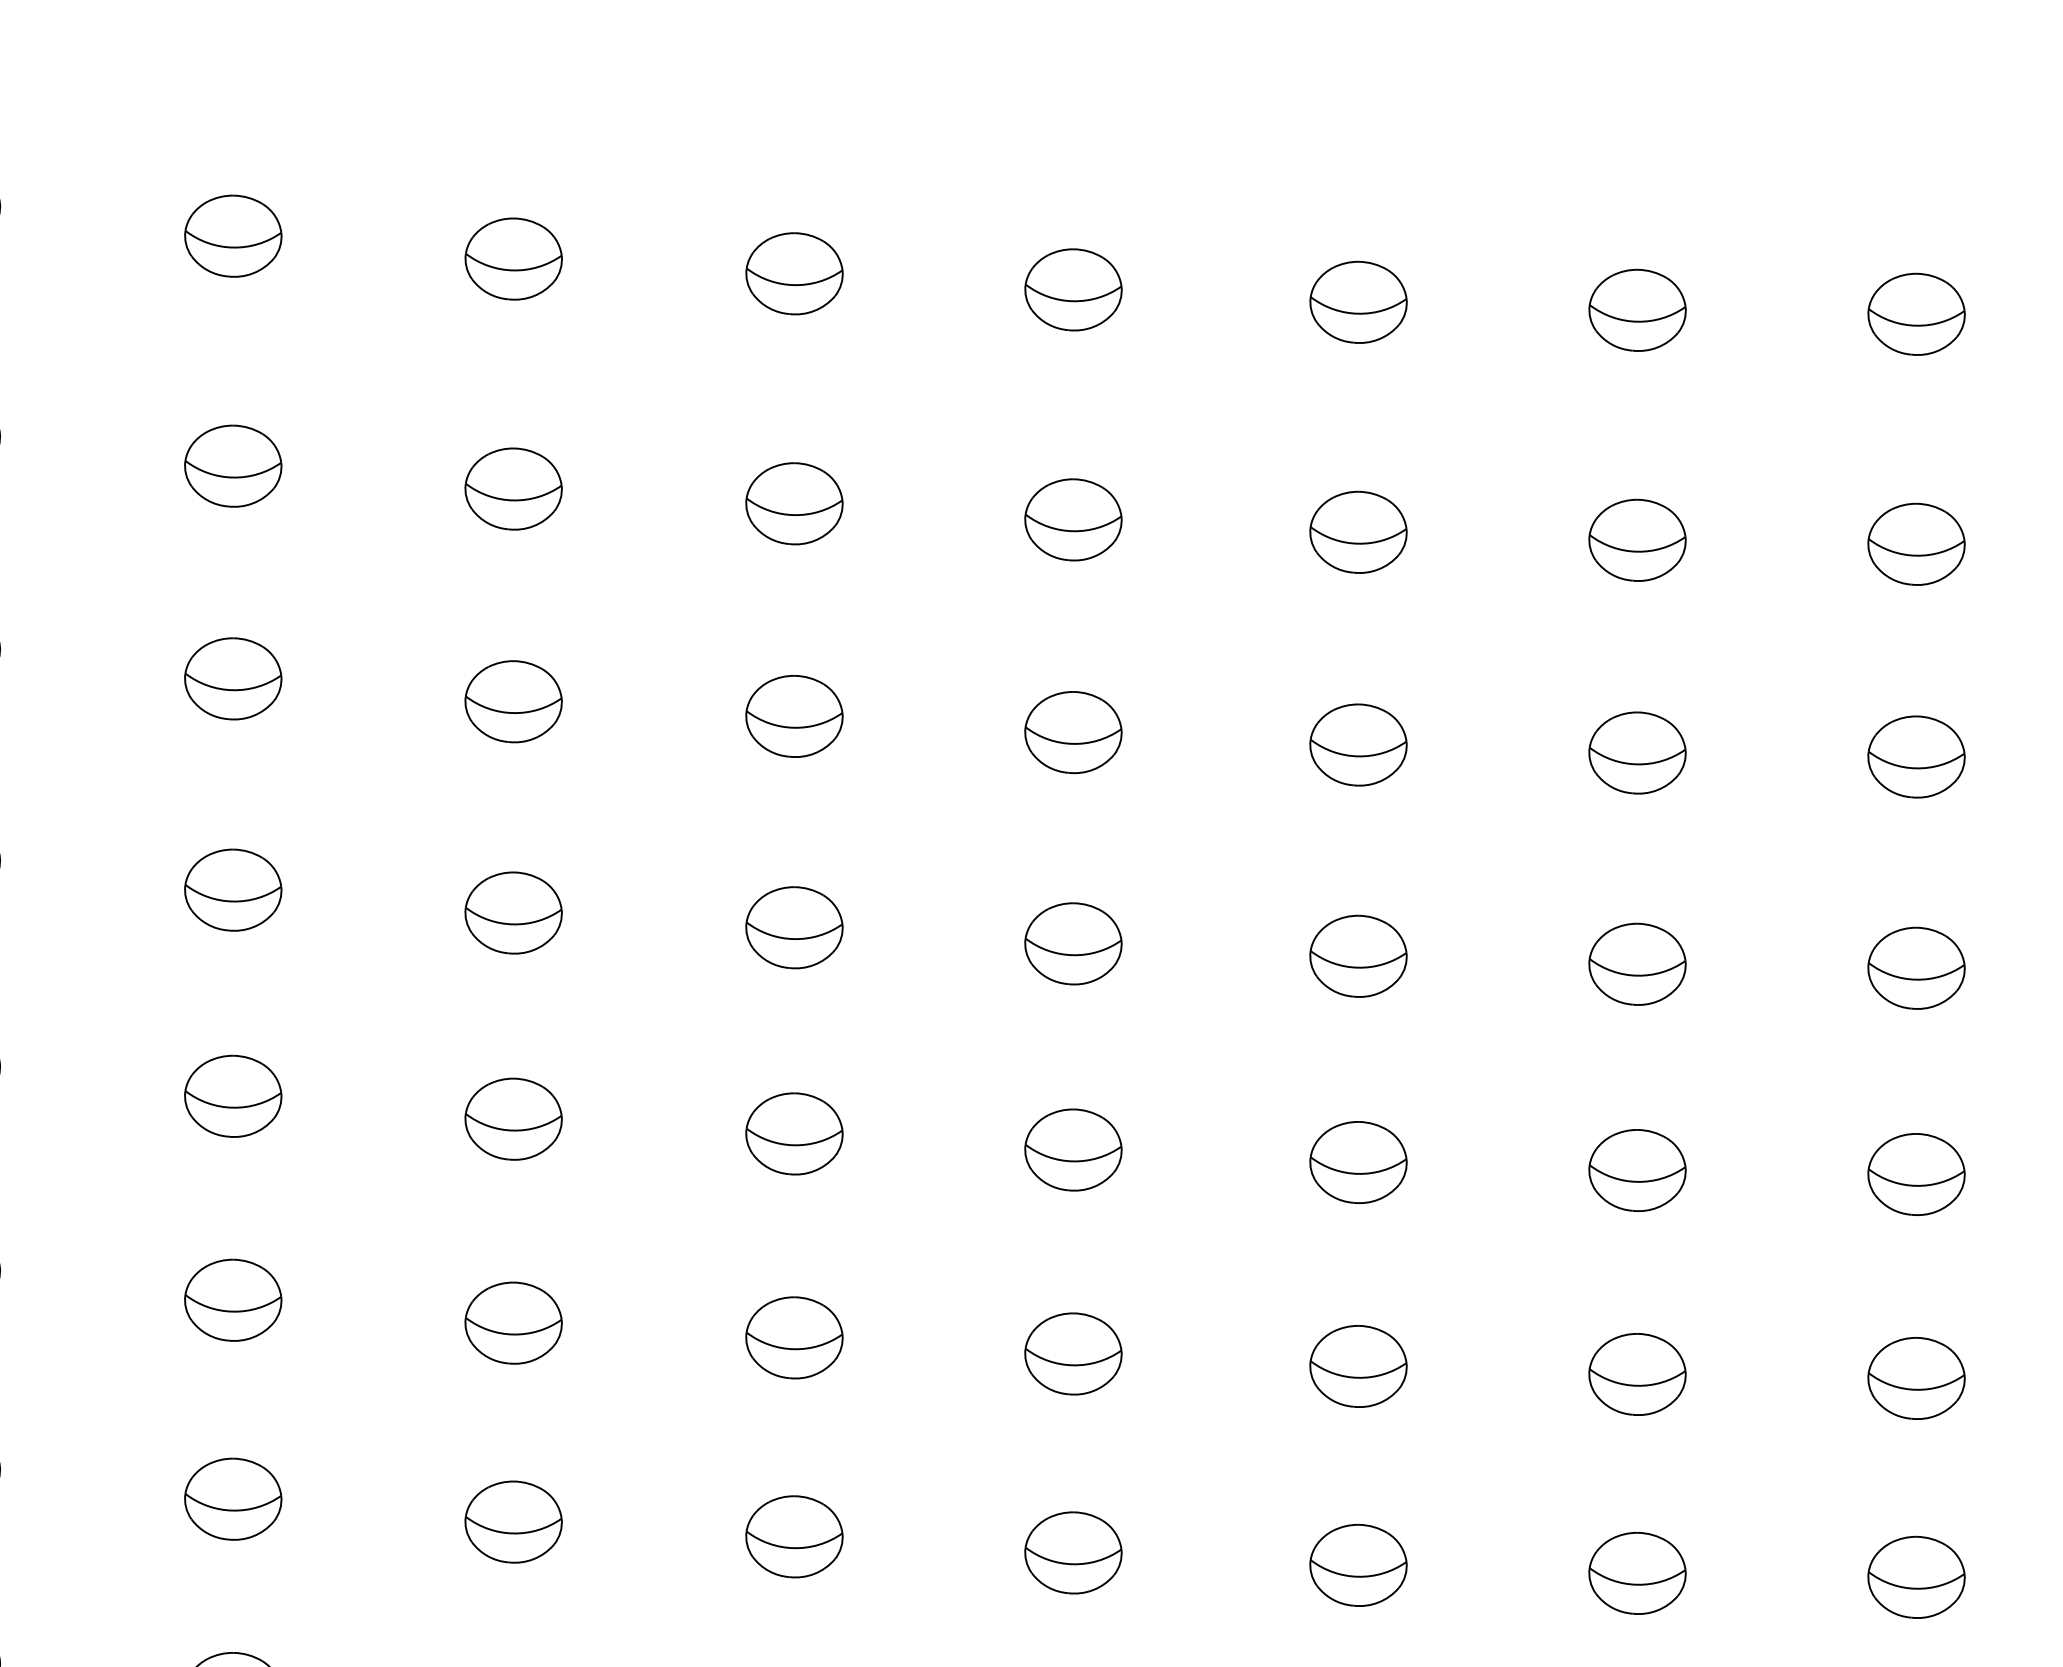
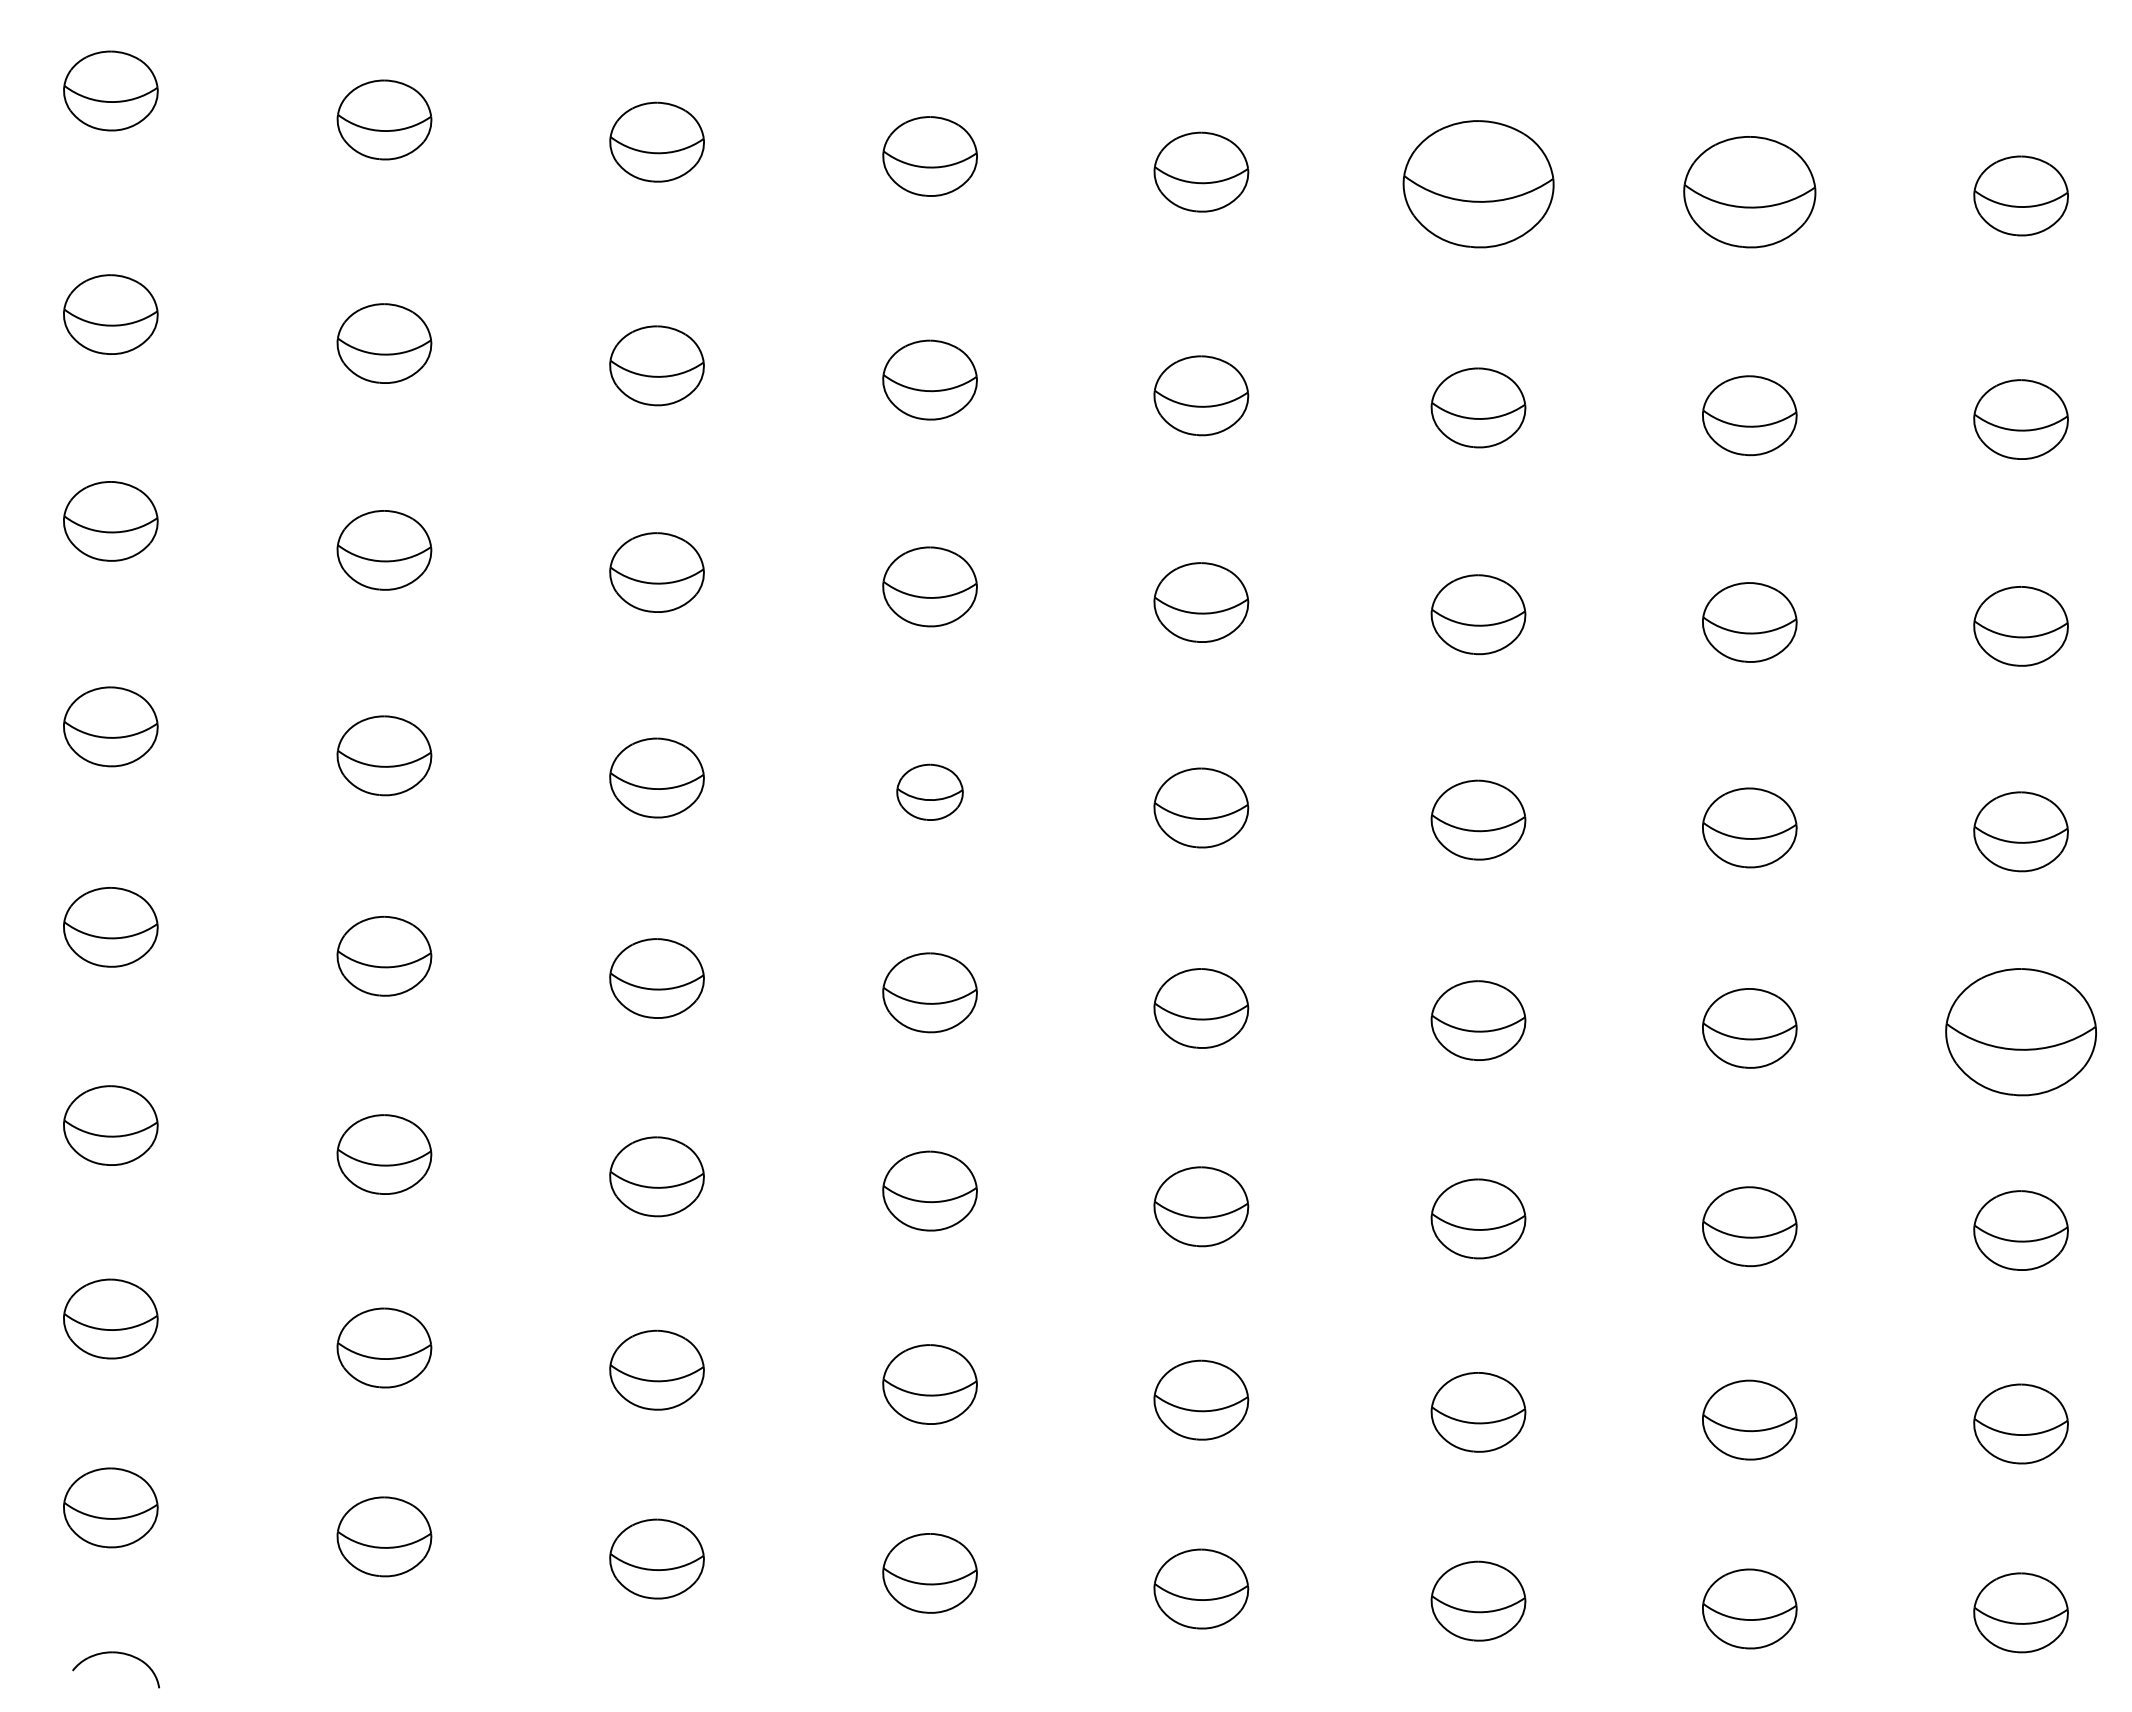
part: (1358, 302) -> (1478, 184), size x1.6
part: (1637, 309) -> (1749, 191), size x1.4
part: (793, 927) -> (929, 792), size x0.7
part: (1915, 1174) -> (2020, 1032), size x1.6

